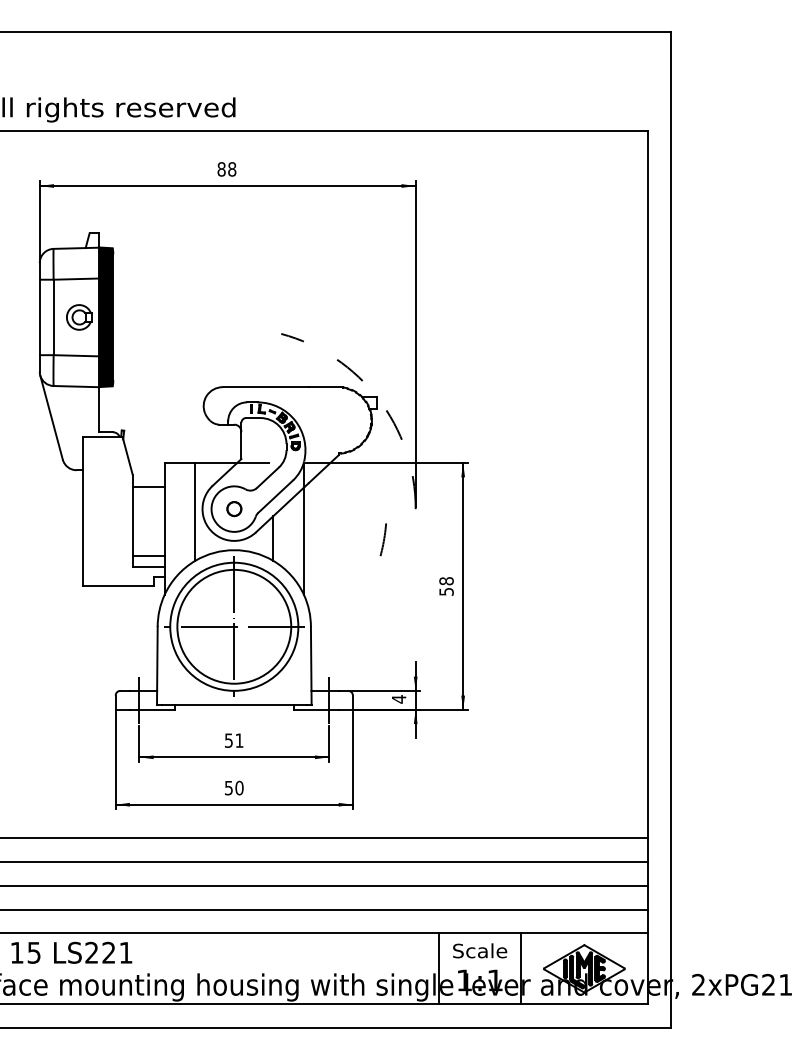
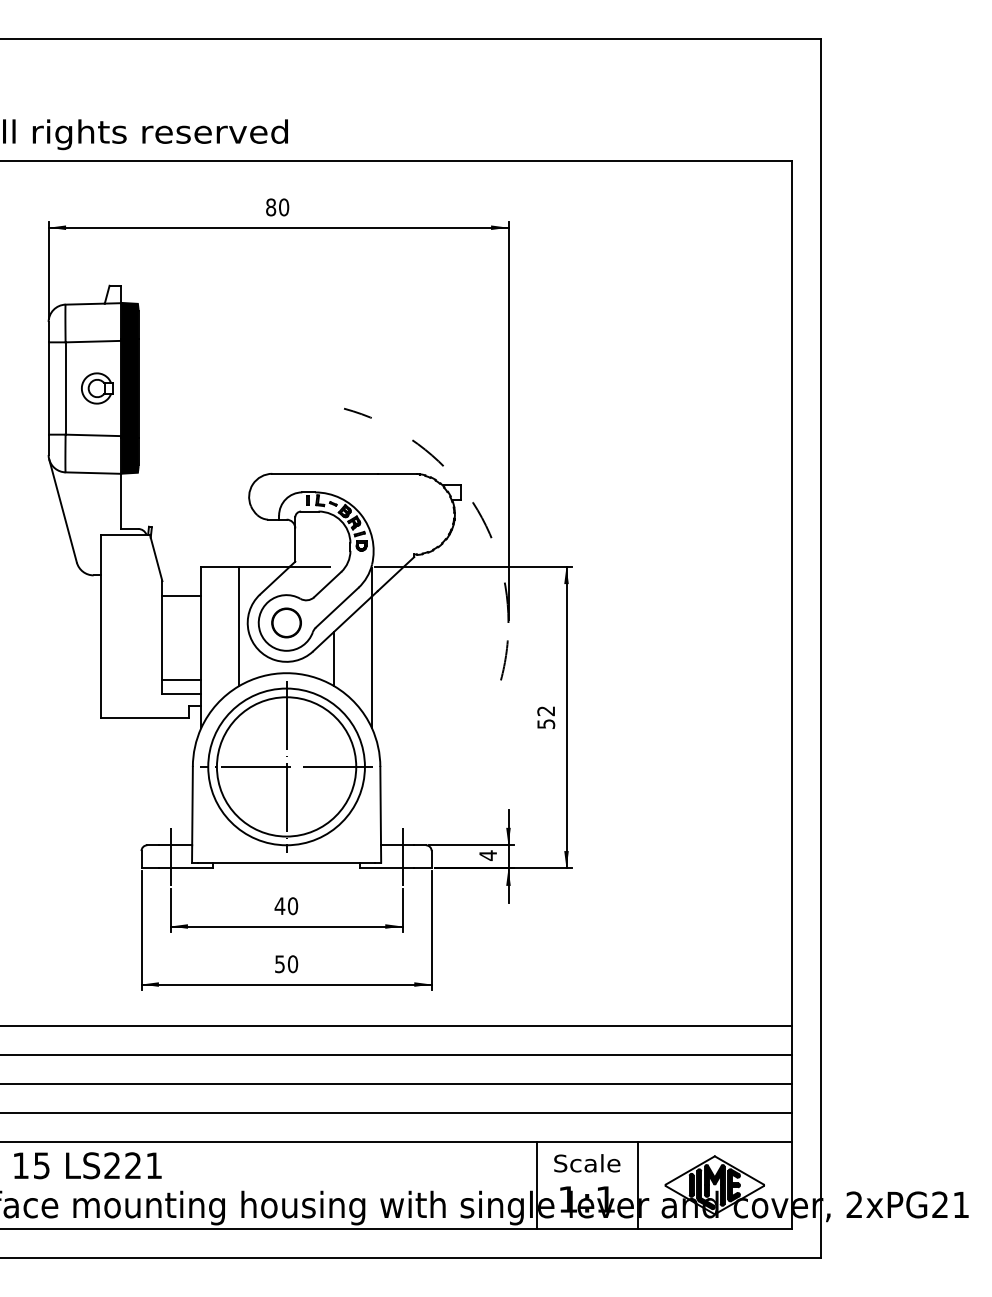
text: (232, 169) -> (284, 207), 88 -> 80
part: (234, 508) -> (286, 622), size x1.67
line: (383, 539) -> (504, 660), moved
text: (446, 581) -> (546, 711), 58 -> 52
text: (233, 740) -> (285, 905), 51 -> 40

